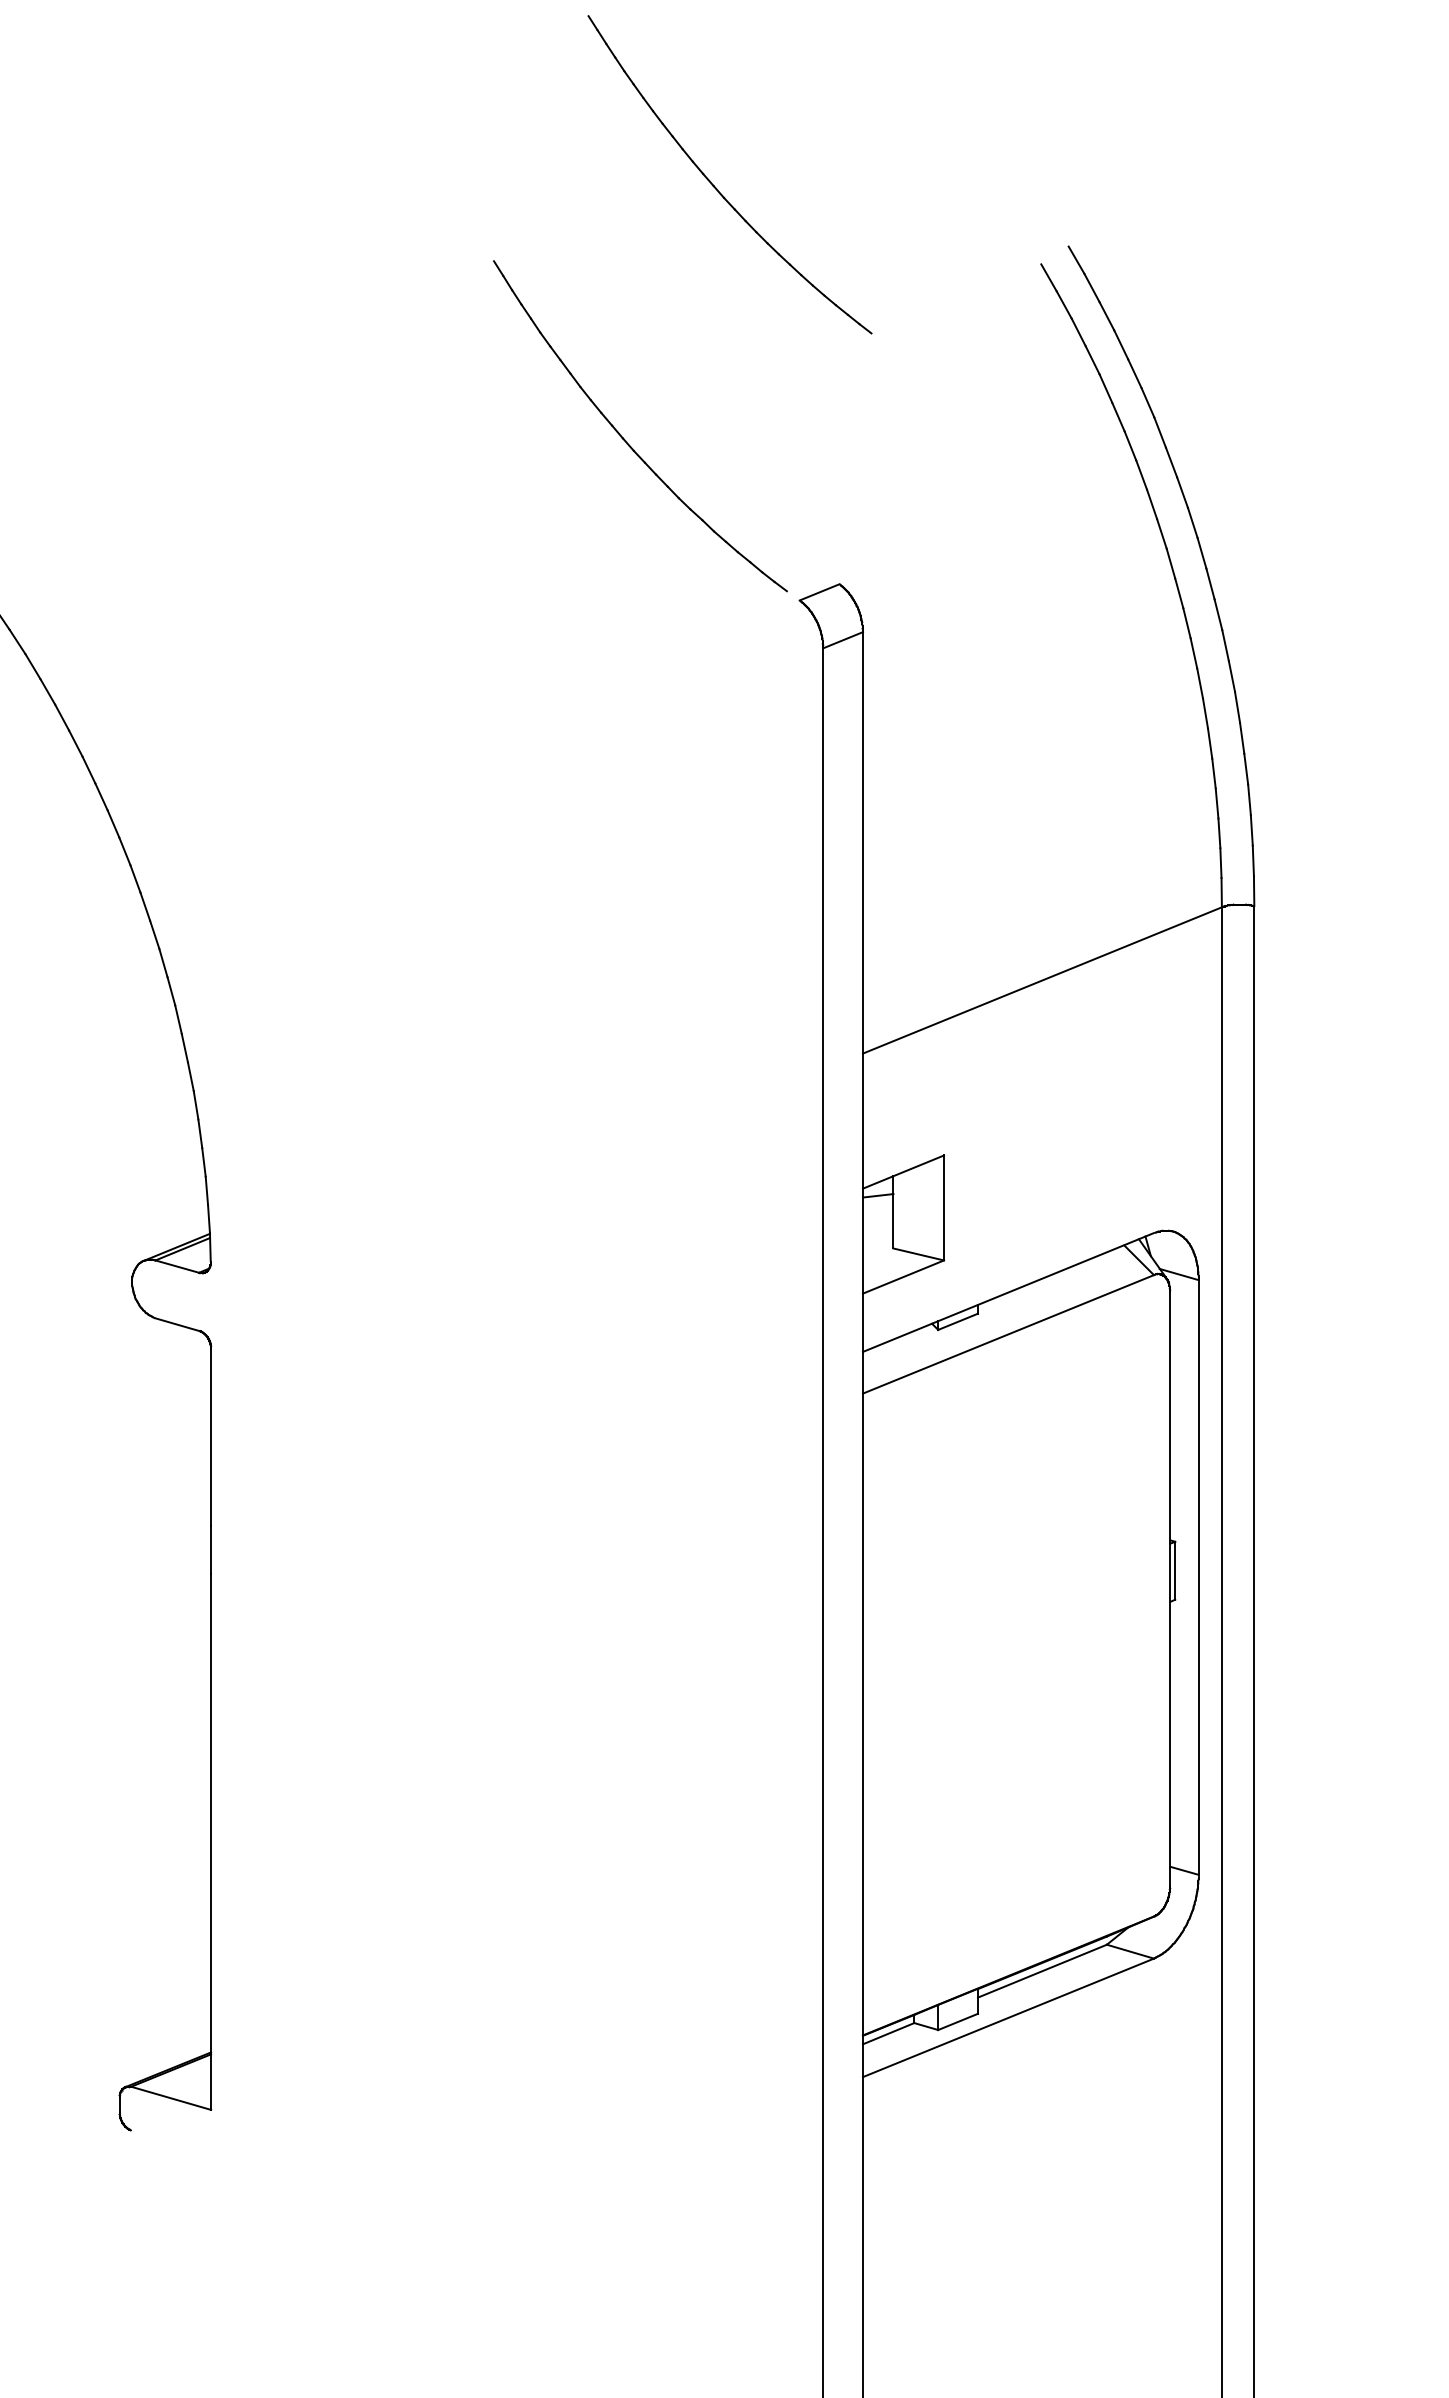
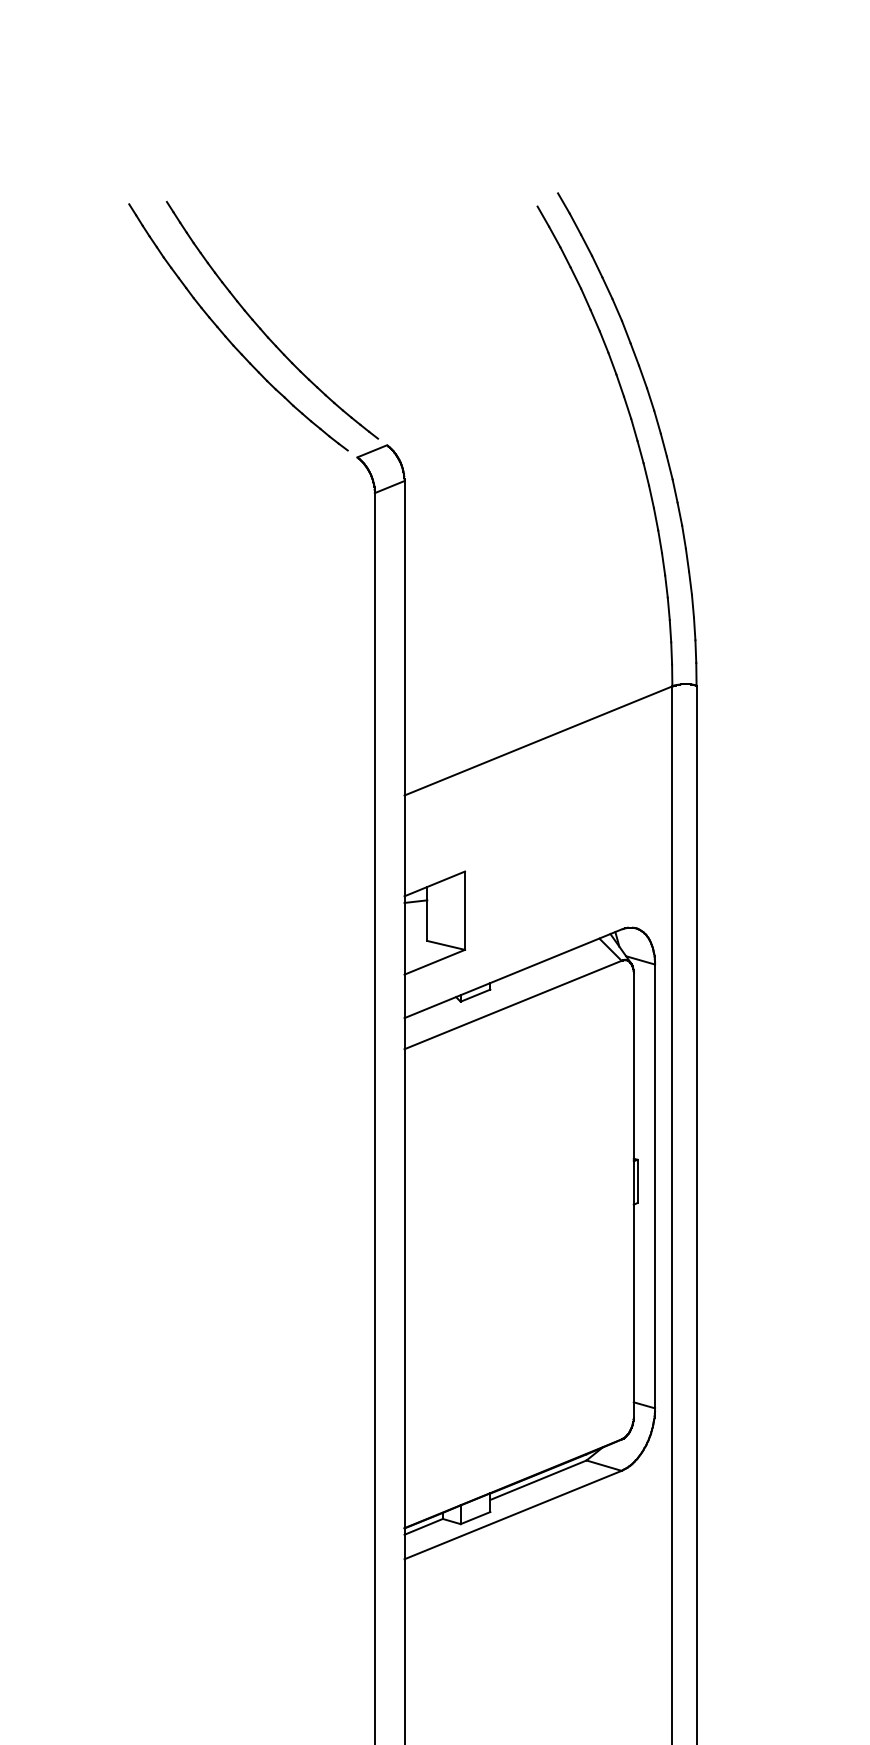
part: (716, 187) -> (262, 329), moved

